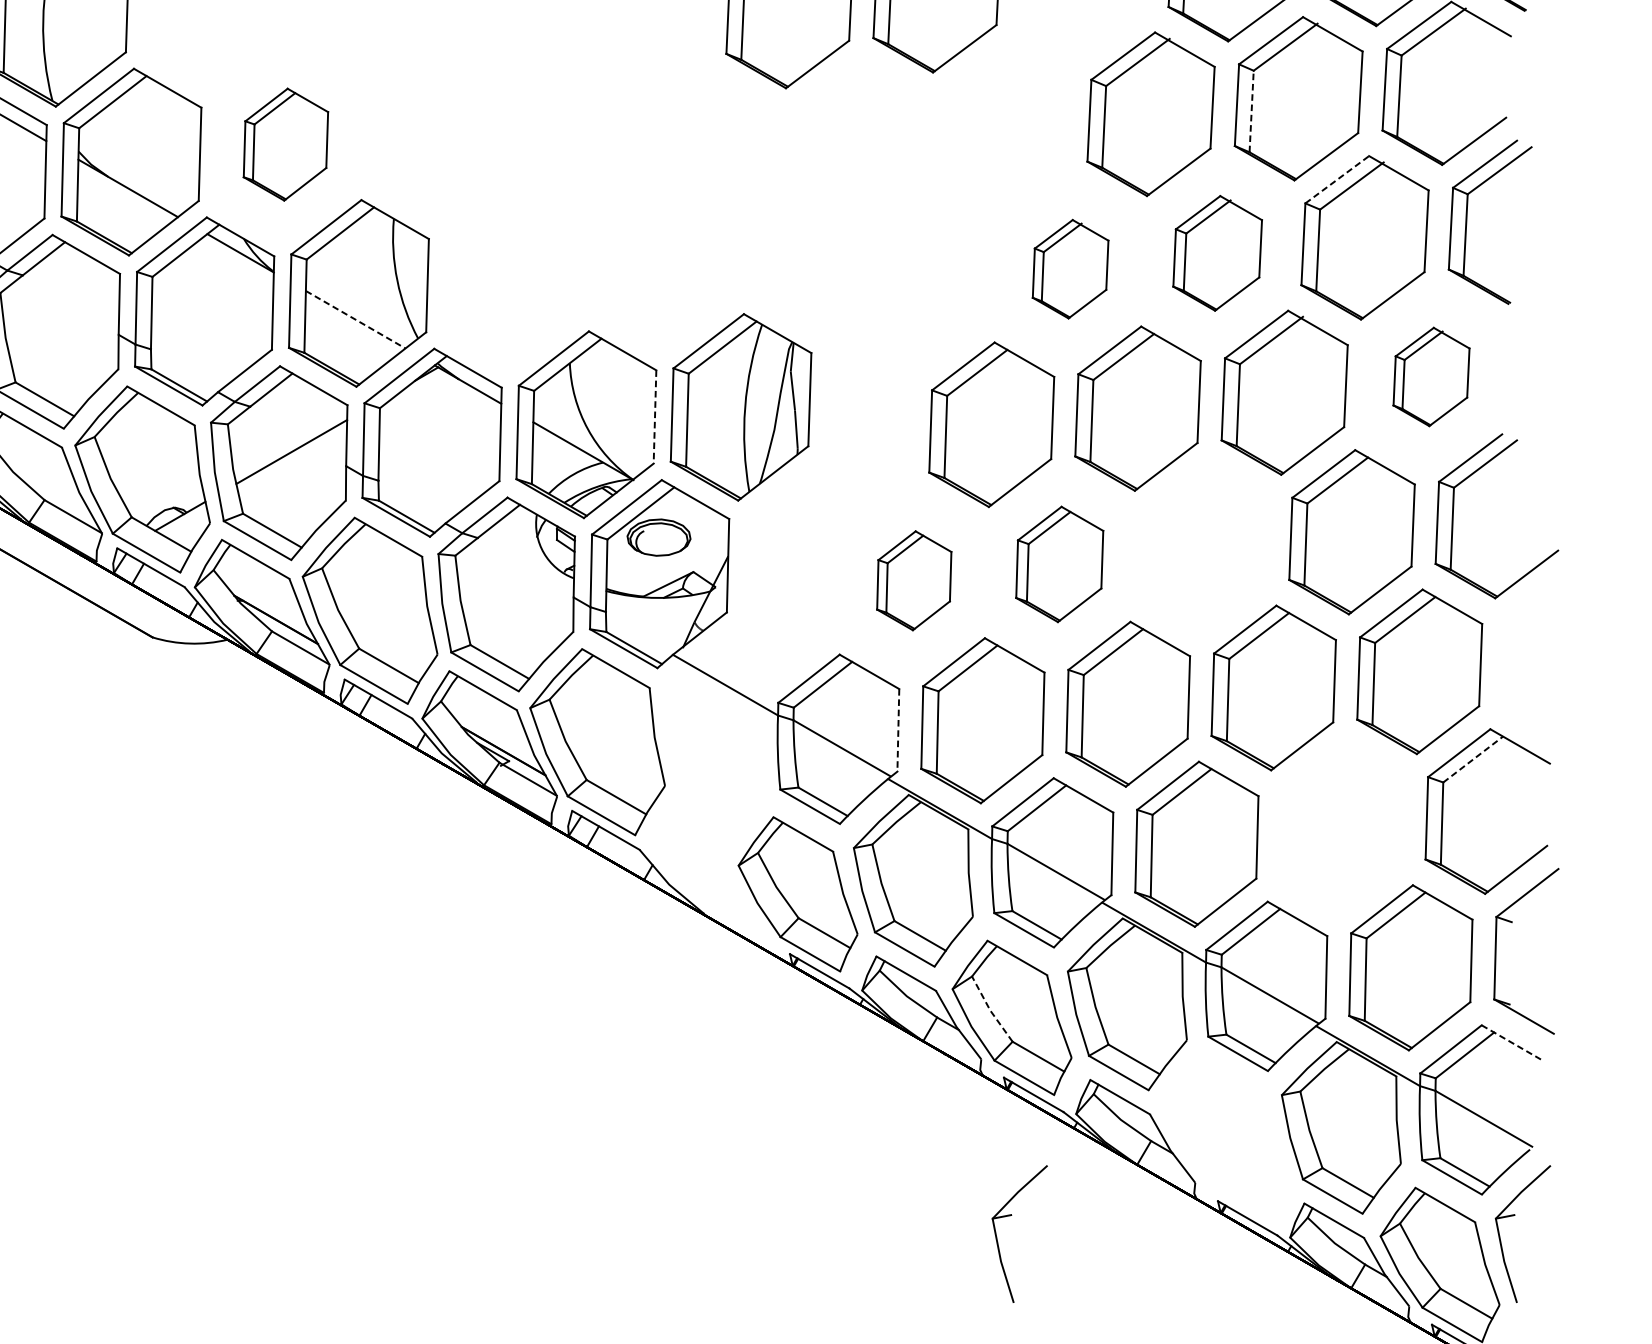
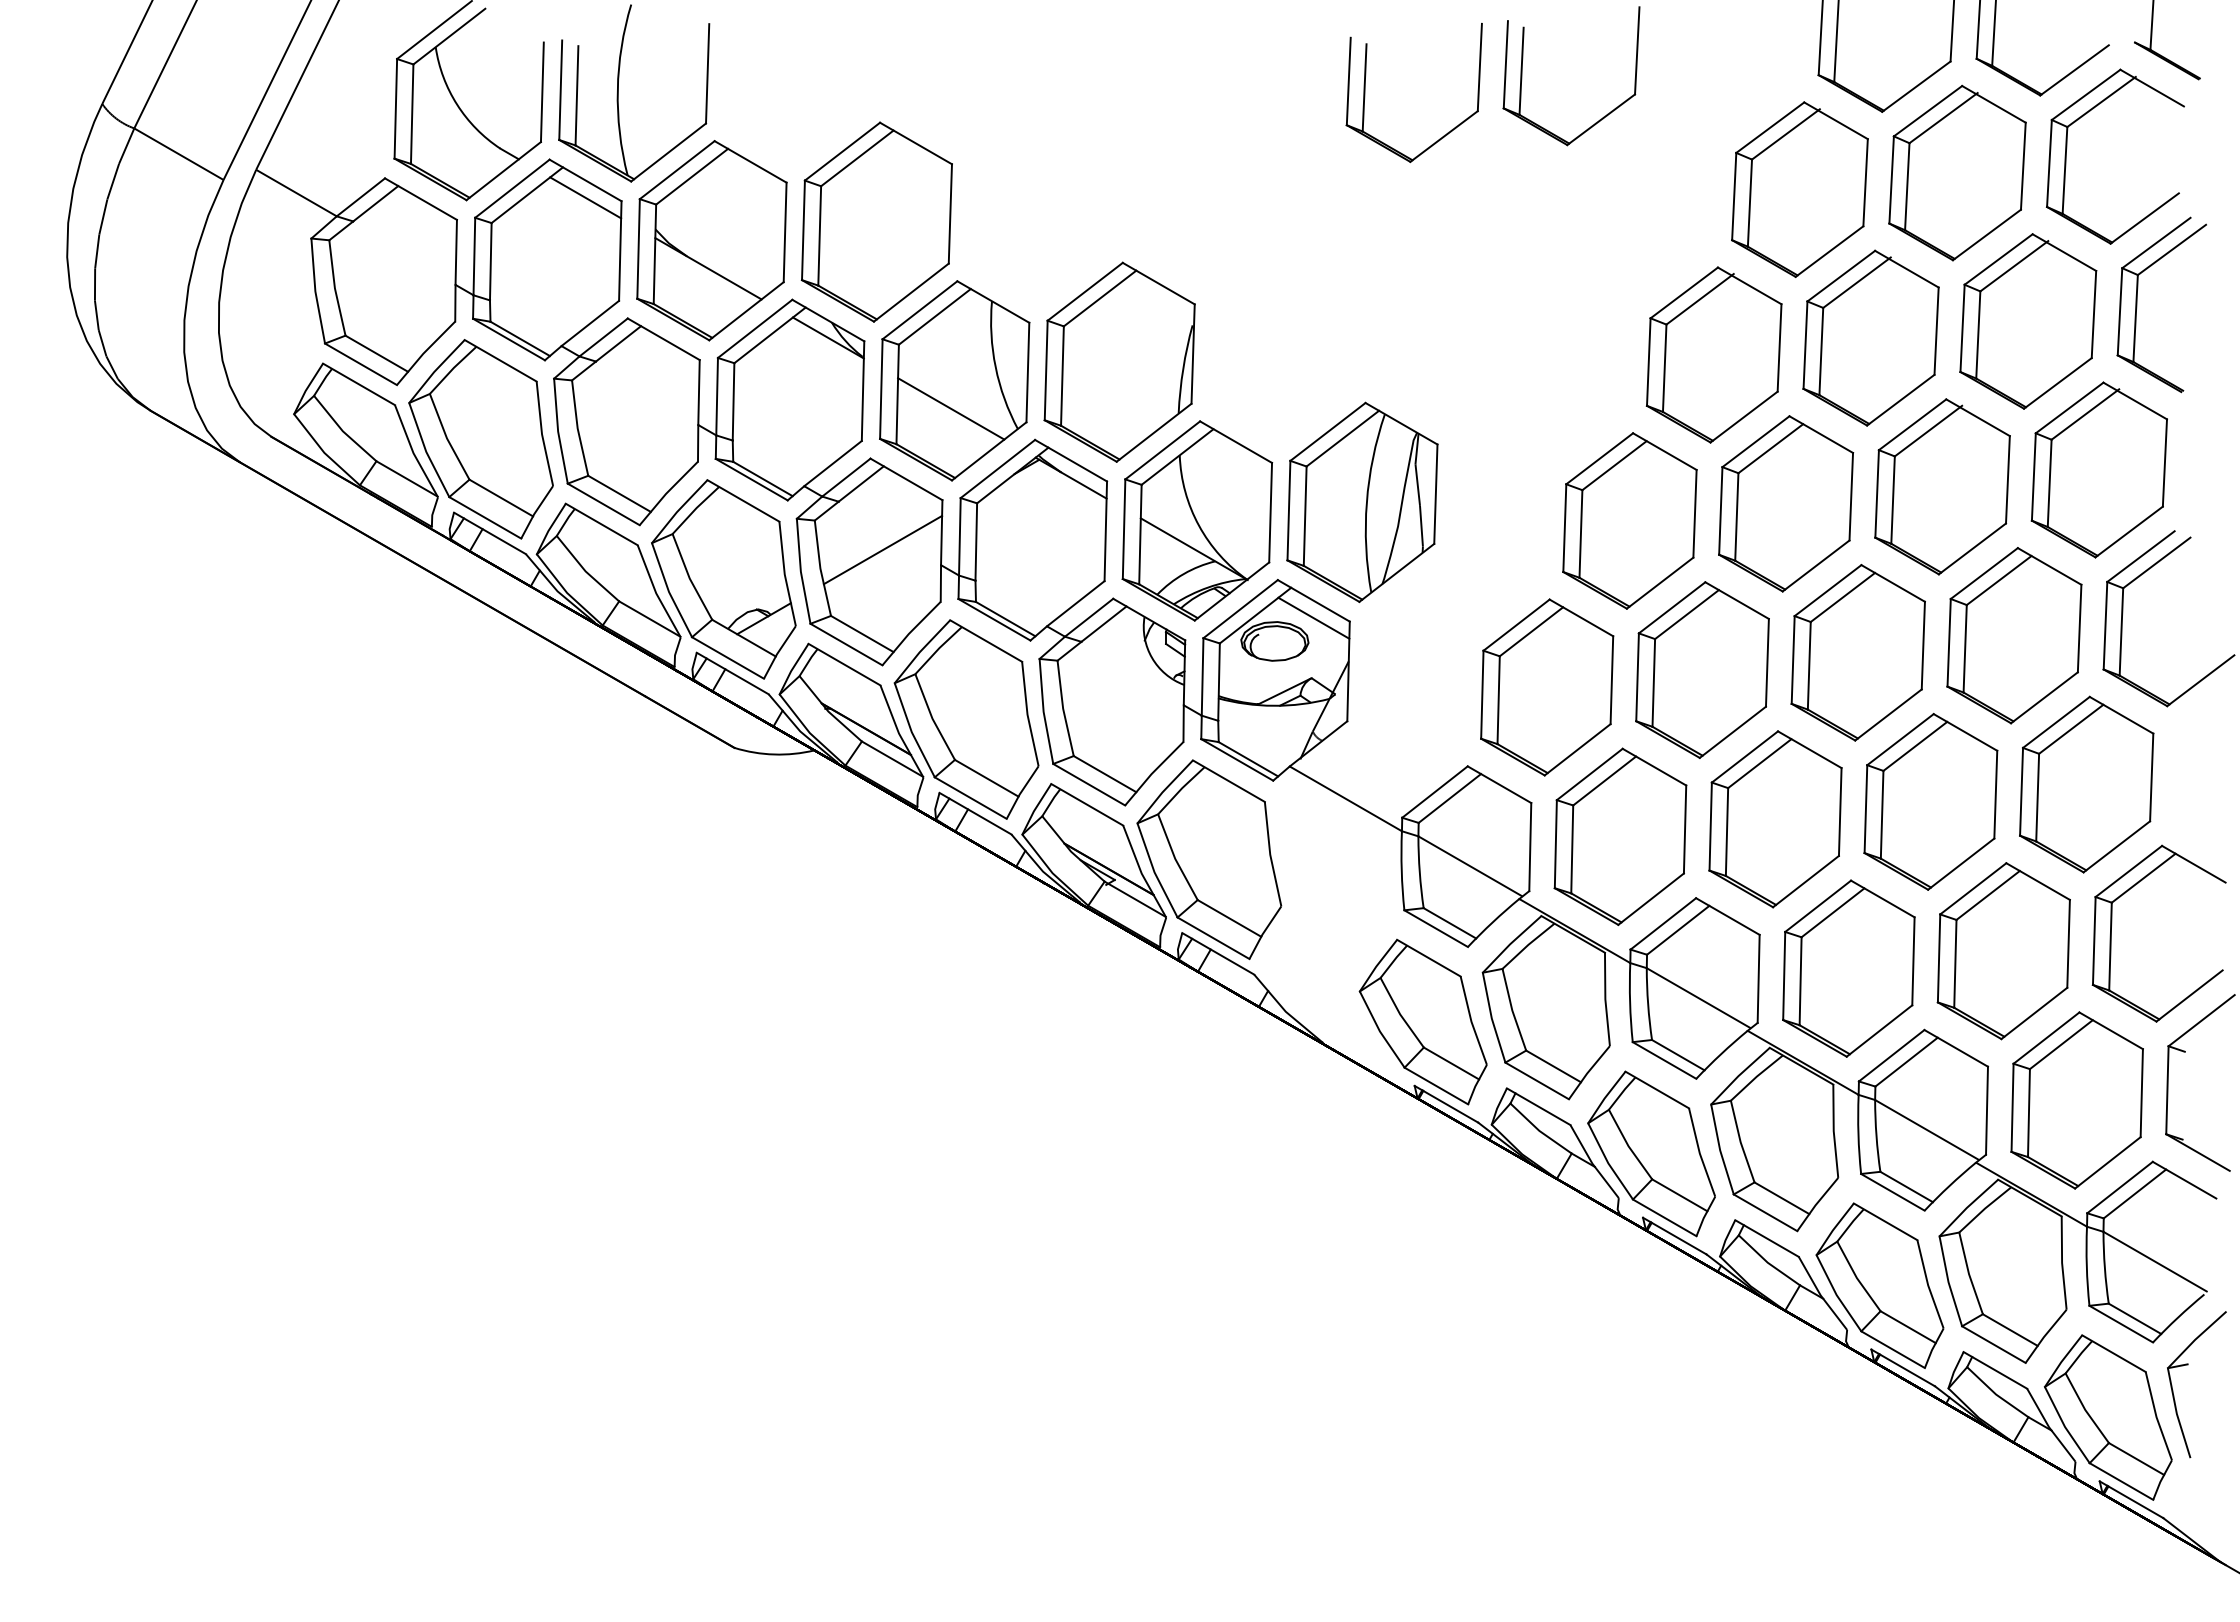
line: (1251, 111) -> (1907, 186), dashed -> solid
part: (285, 144) -> (876, 221), size x1.67
line: (1338, 179) -> (1999, 259), dashed -> solid
part: (1217, 252) -> (1870, 337), size x1.43
part: (1070, 268) -> (1713, 354), size x1.67
part: (513, 275) -> (1119, 361), added
line: (355, 320) -> (951, 409), dashed -> solid
part: (1430, 376) -> (2098, 469), size x1.67
line: (654, 416) -> (1270, 512), dashed -> solid
line: (695, 515) -> (1313, 617), added
part: (1204, 548) -> (1857, 652), added
part: (1059, 563) -> (1702, 669), size x1.43
part: (914, 580) -> (1547, 687), size x1.67
line: (898, 730) -> (1530, 847), dashed -> solid
line: (1473, 758) -> (2144, 877), dashed -> solid
part: (1341, 828) -> (2003, 951), added
line: (990, 1010) -> (1628, 1146), dashed -> solid
line: (1511, 1042) -> (2184, 1180), dashed -> solid
part: (1225, 1141) -> (1879, 1285), added
part: (1011, 1216) -> (1651, 1365), removed

